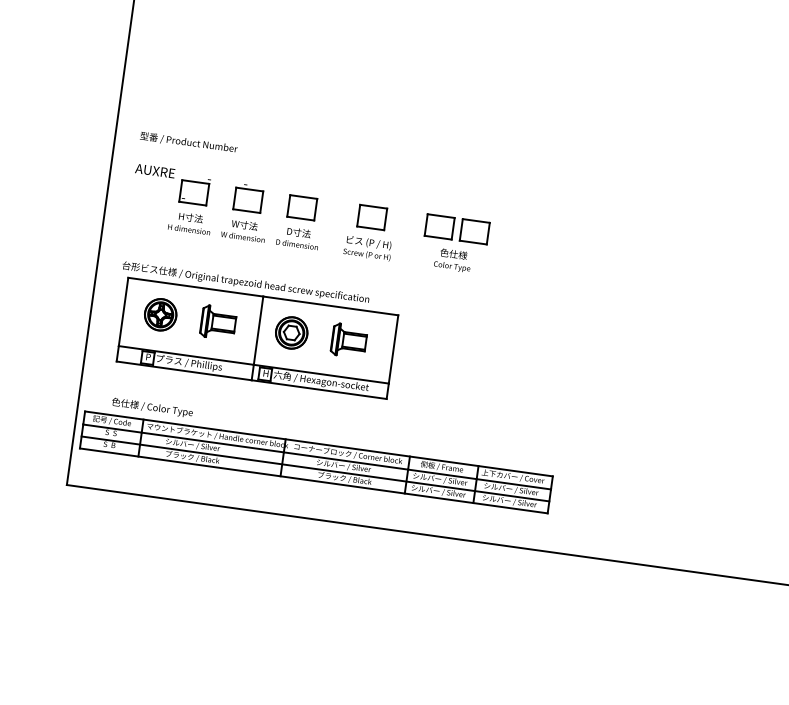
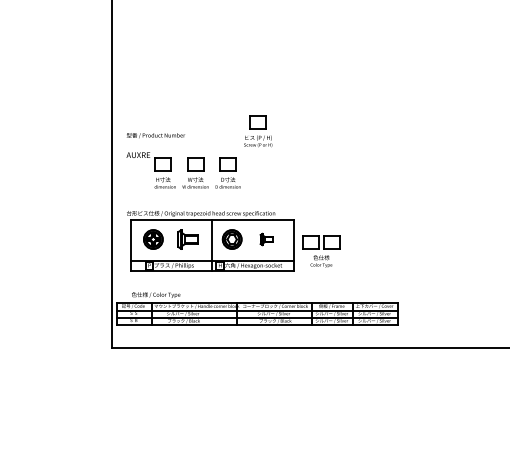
part: (370, 232) -> (258, 131), moved
part: (455, 243) -> (321, 251), moved
part: (348, 340) -> (266, 239), size x0.6

